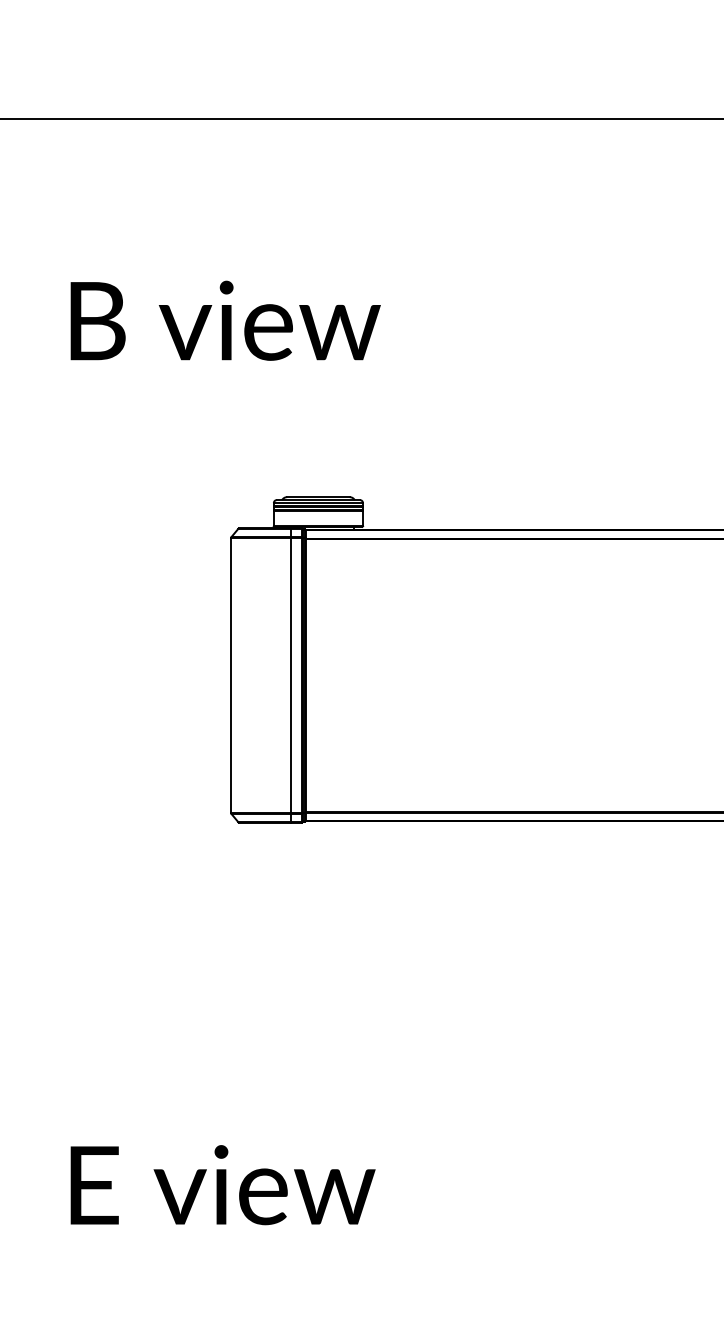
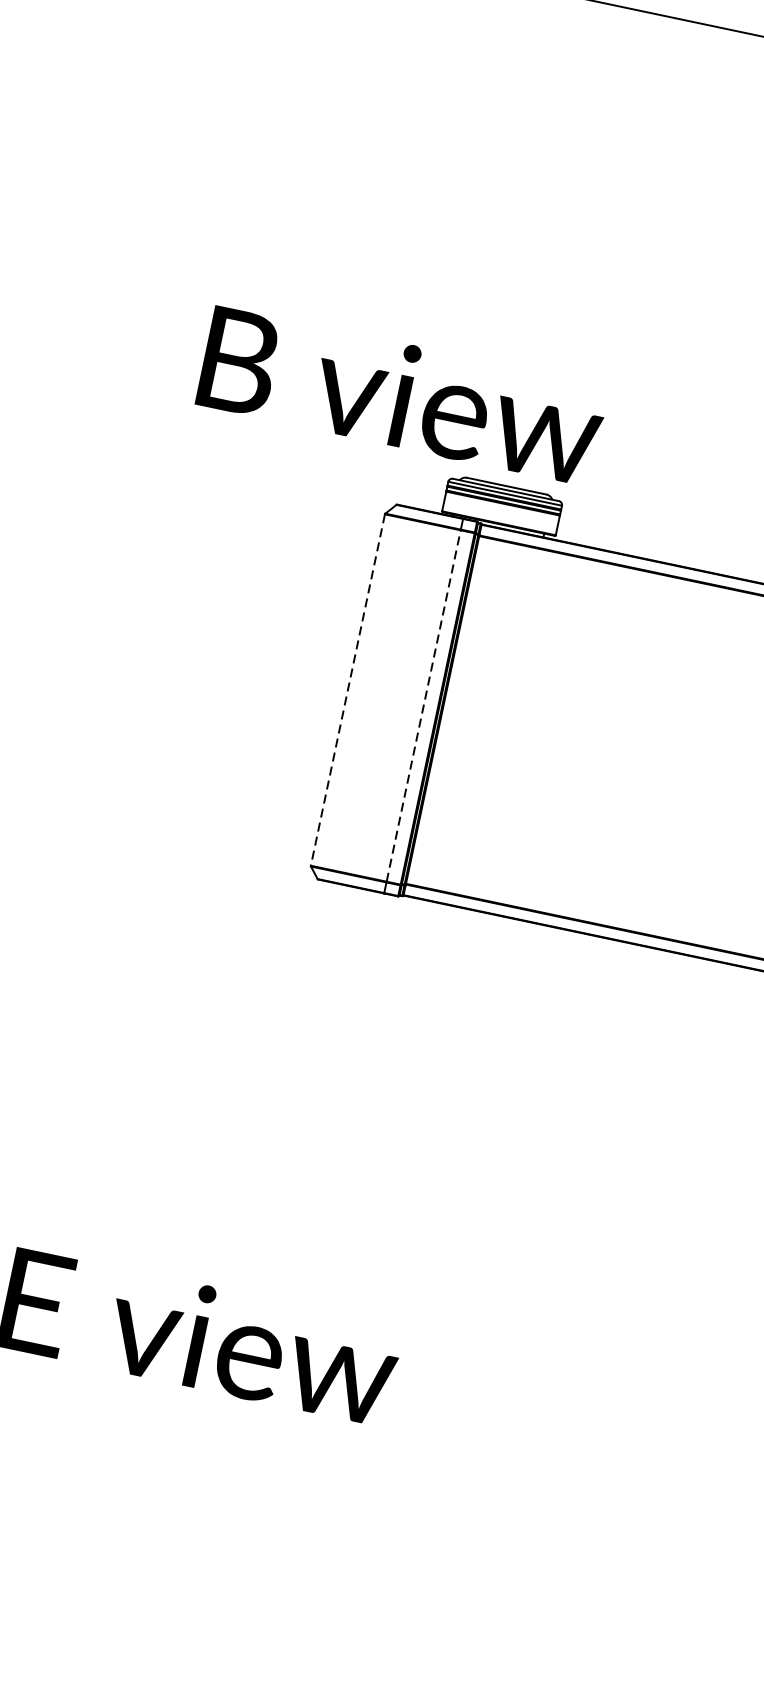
text: (225, 320) -> (402, 395), moved
line: (231, 675) -> (348, 690), solid -> dashed
line: (290, 675) -> (423, 705), solid -> dashed

